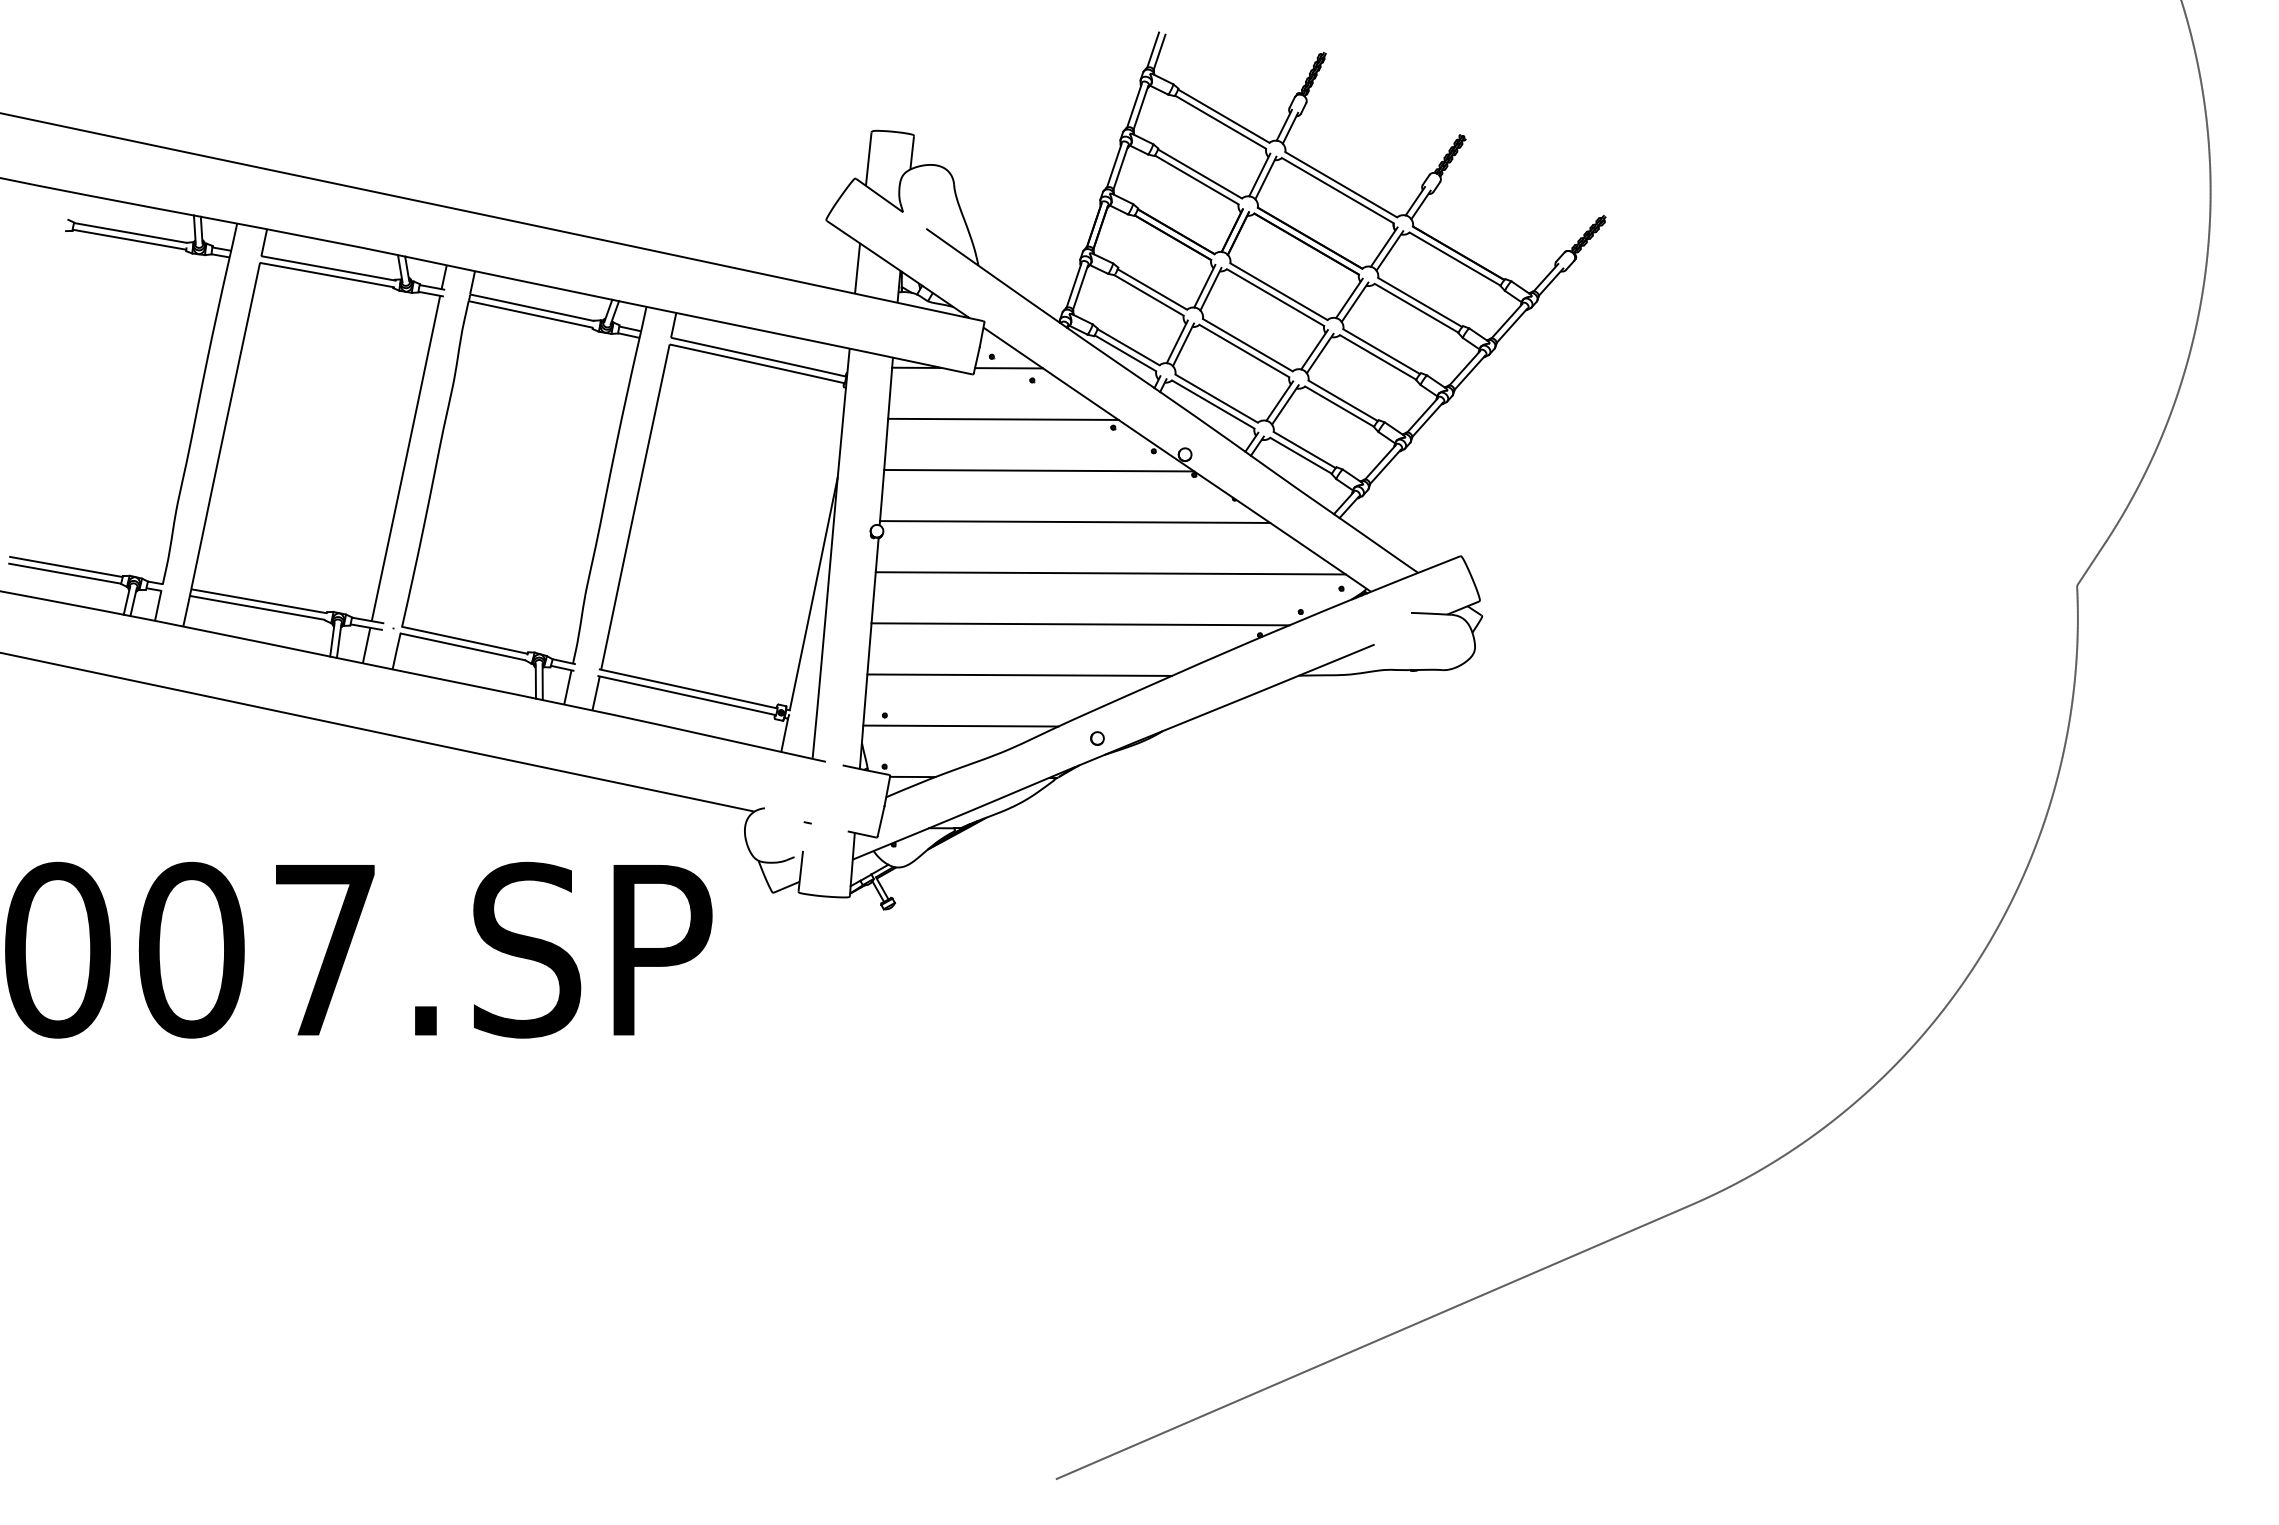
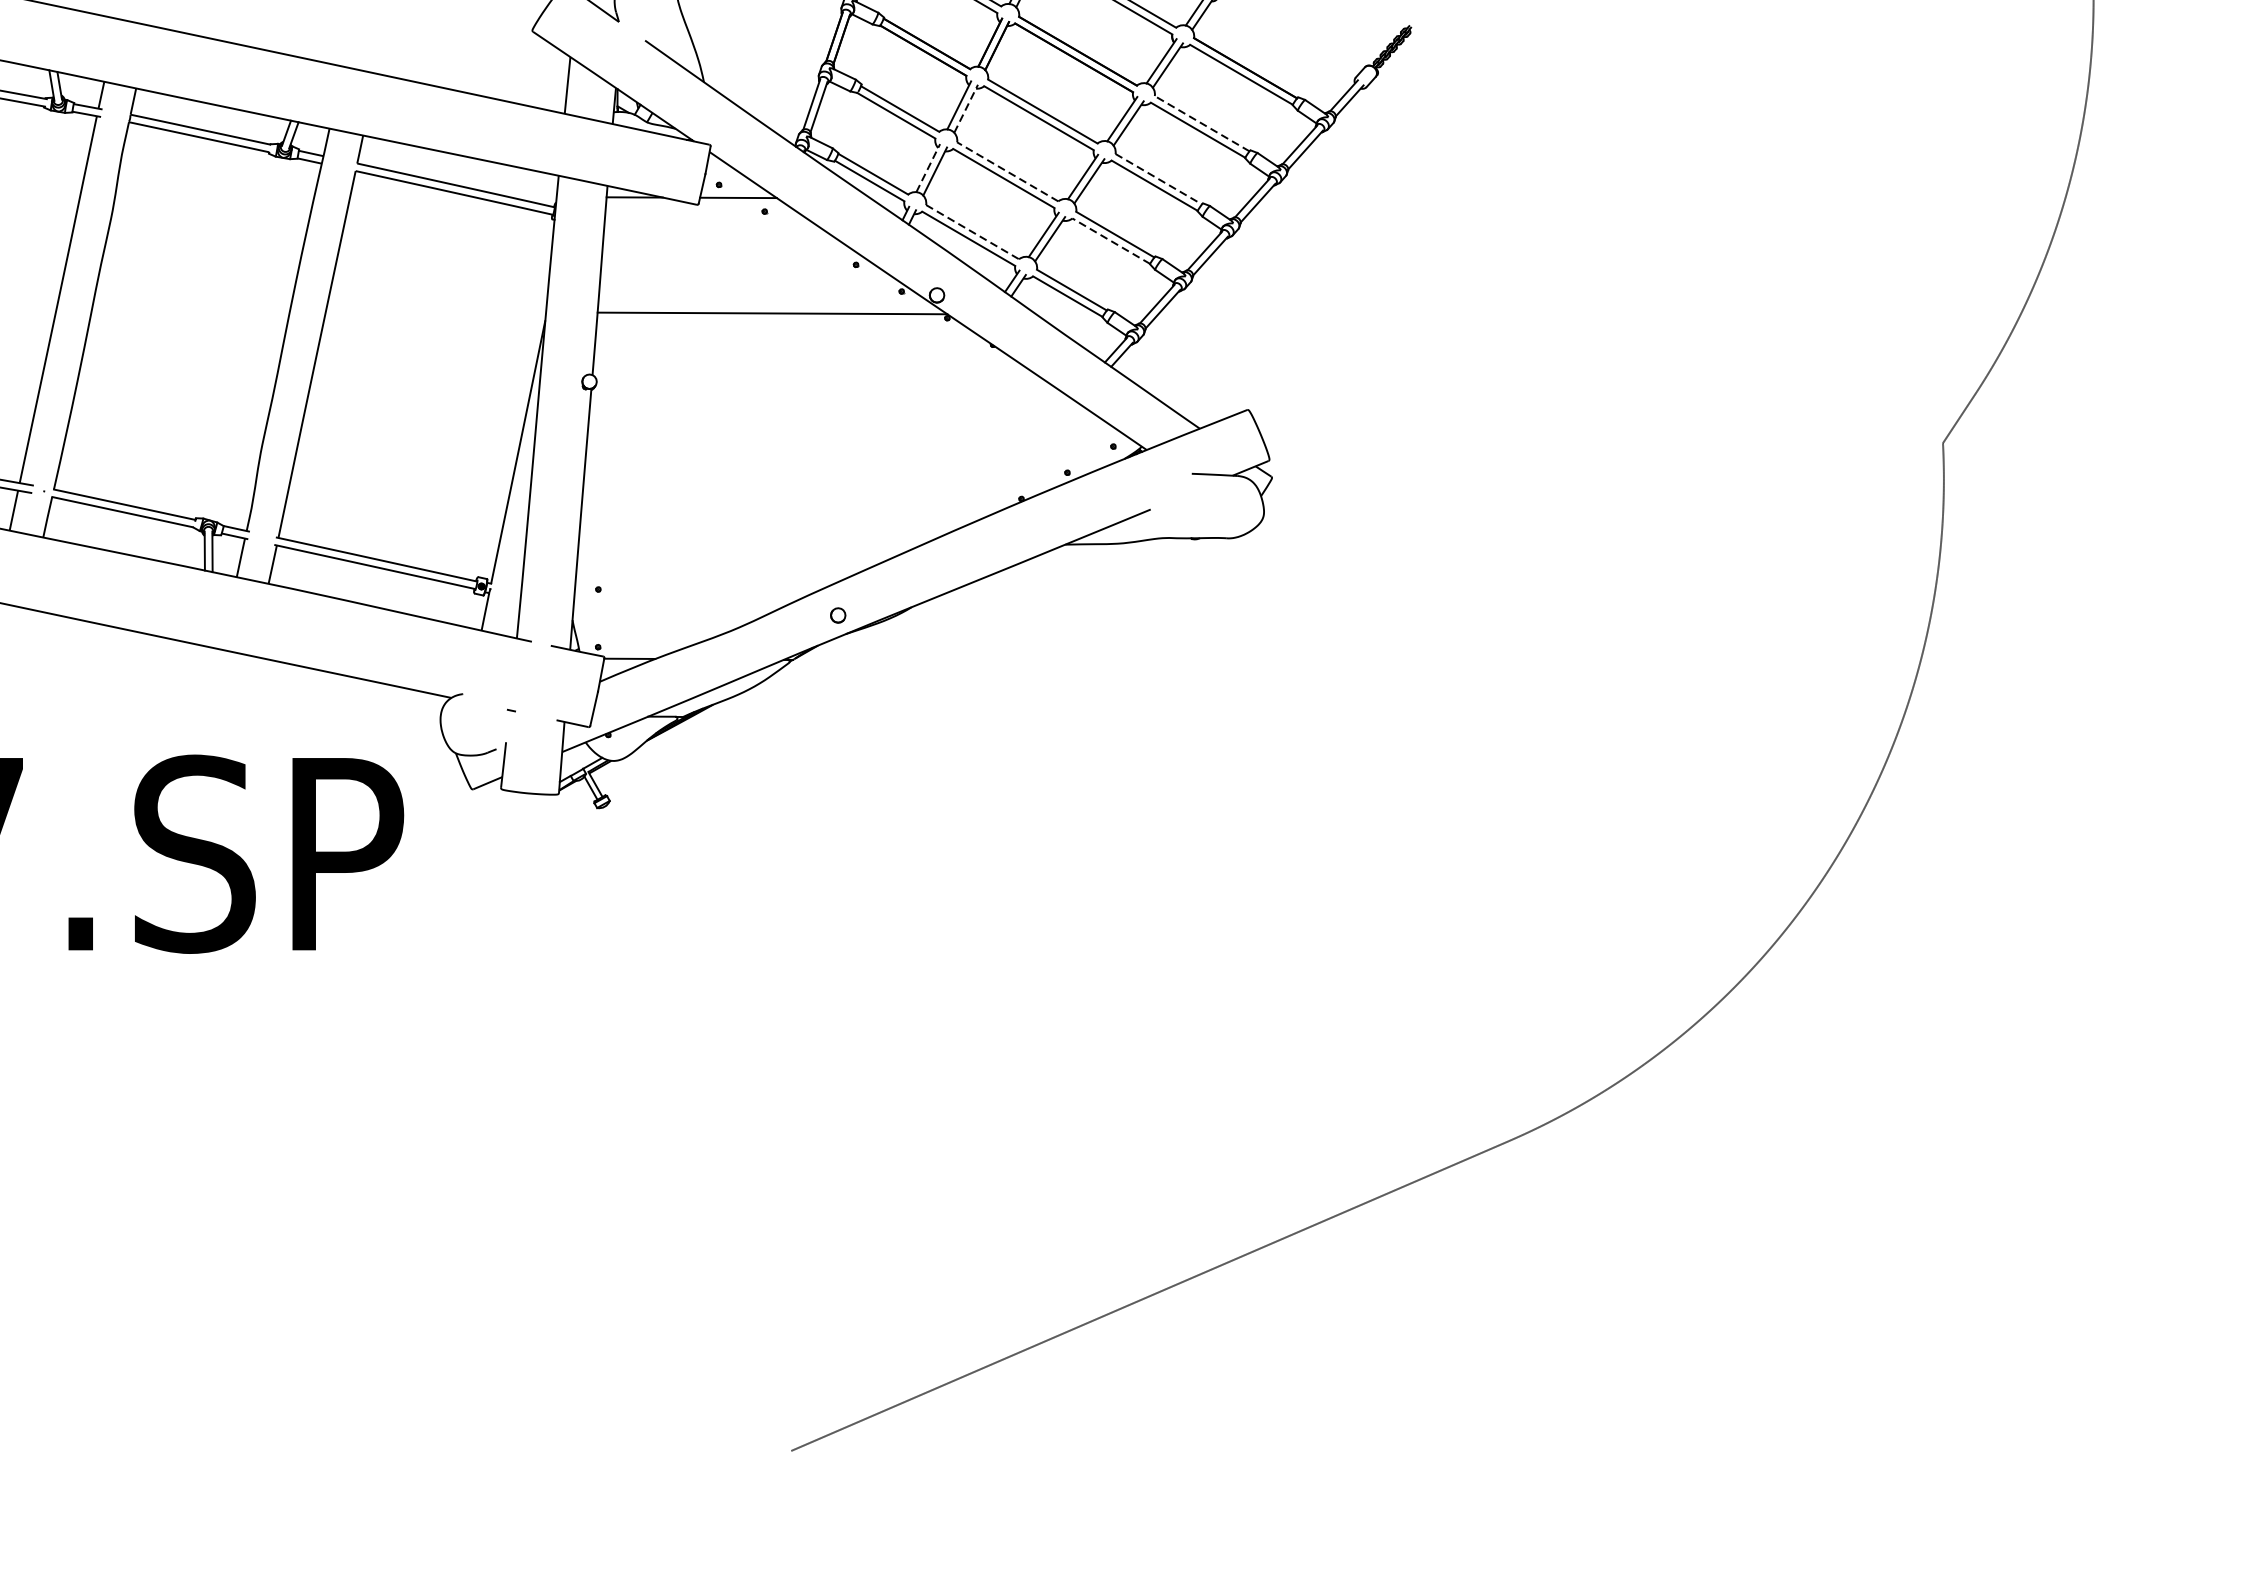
line: (1210, 289) -> (965, 109), solid -> dashed
line: (1420, 302) -> (1202, 123), solid -> dashed
line: (1177, 341) -> (928, 167), solid -> dashed
line: (1247, 345) -> (1007, 172), solid -> dashed
line: (1382, 351) -> (1159, 179), solid -> dashed
line: (1216, 398) -> (972, 232), solid -> dashed
line: (1339, 406) -> (1111, 241), solid -> dashed
line: (1003, 418) -> (732, 254), removed
line: (1075, 521) -> (813, 370), removed
line: (1110, 573) -> (852, 429), removed
line: (1080, 624) -> (819, 486), removed
line: (1019, 674) -> (750, 543), removed
line: (960, 725) -> (683, 600), removed

